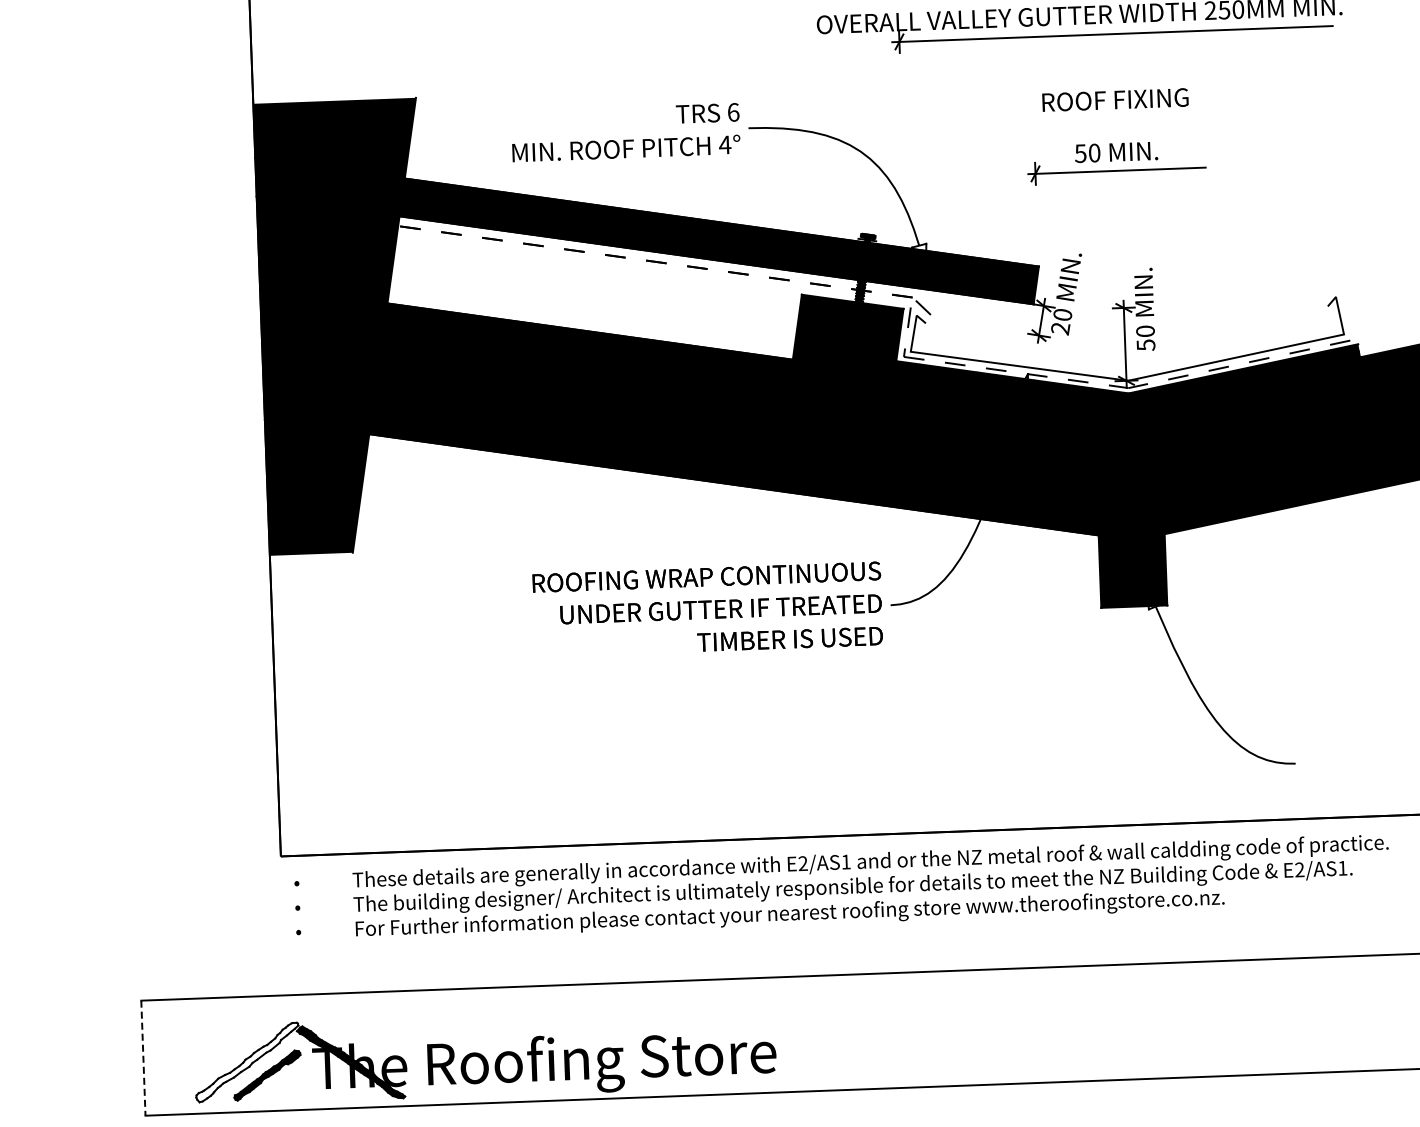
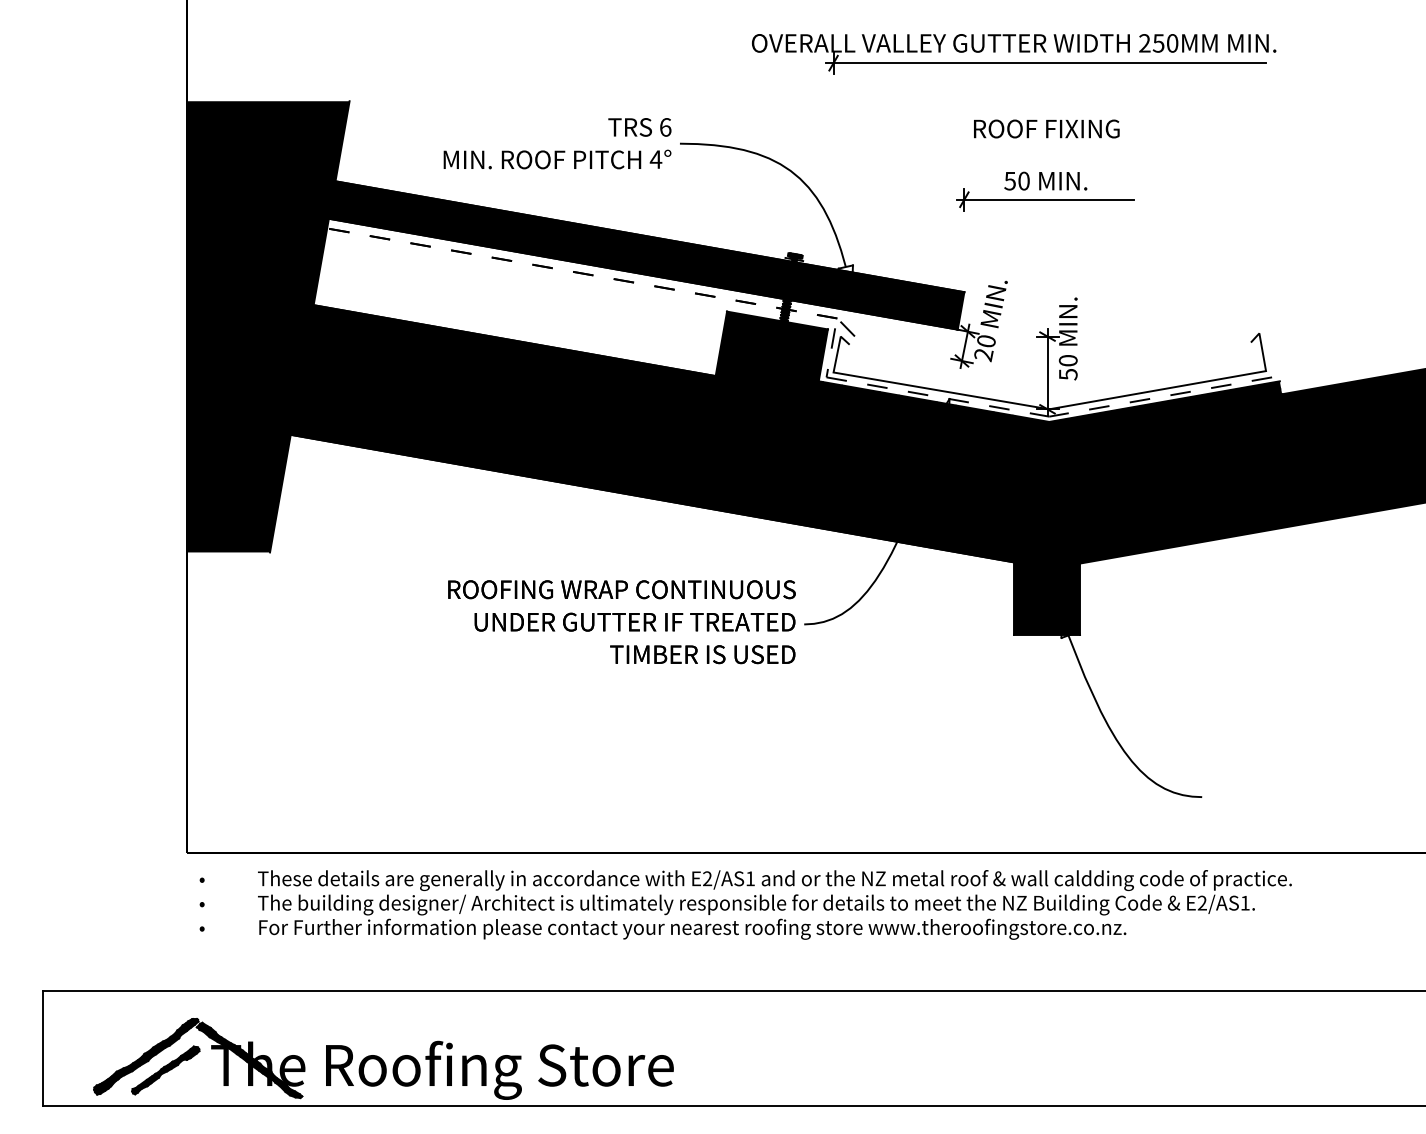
line: (143, 1059) -> (42, 1049), dashed -> solid
fill: (247, 1062) -> (146, 1056), added

